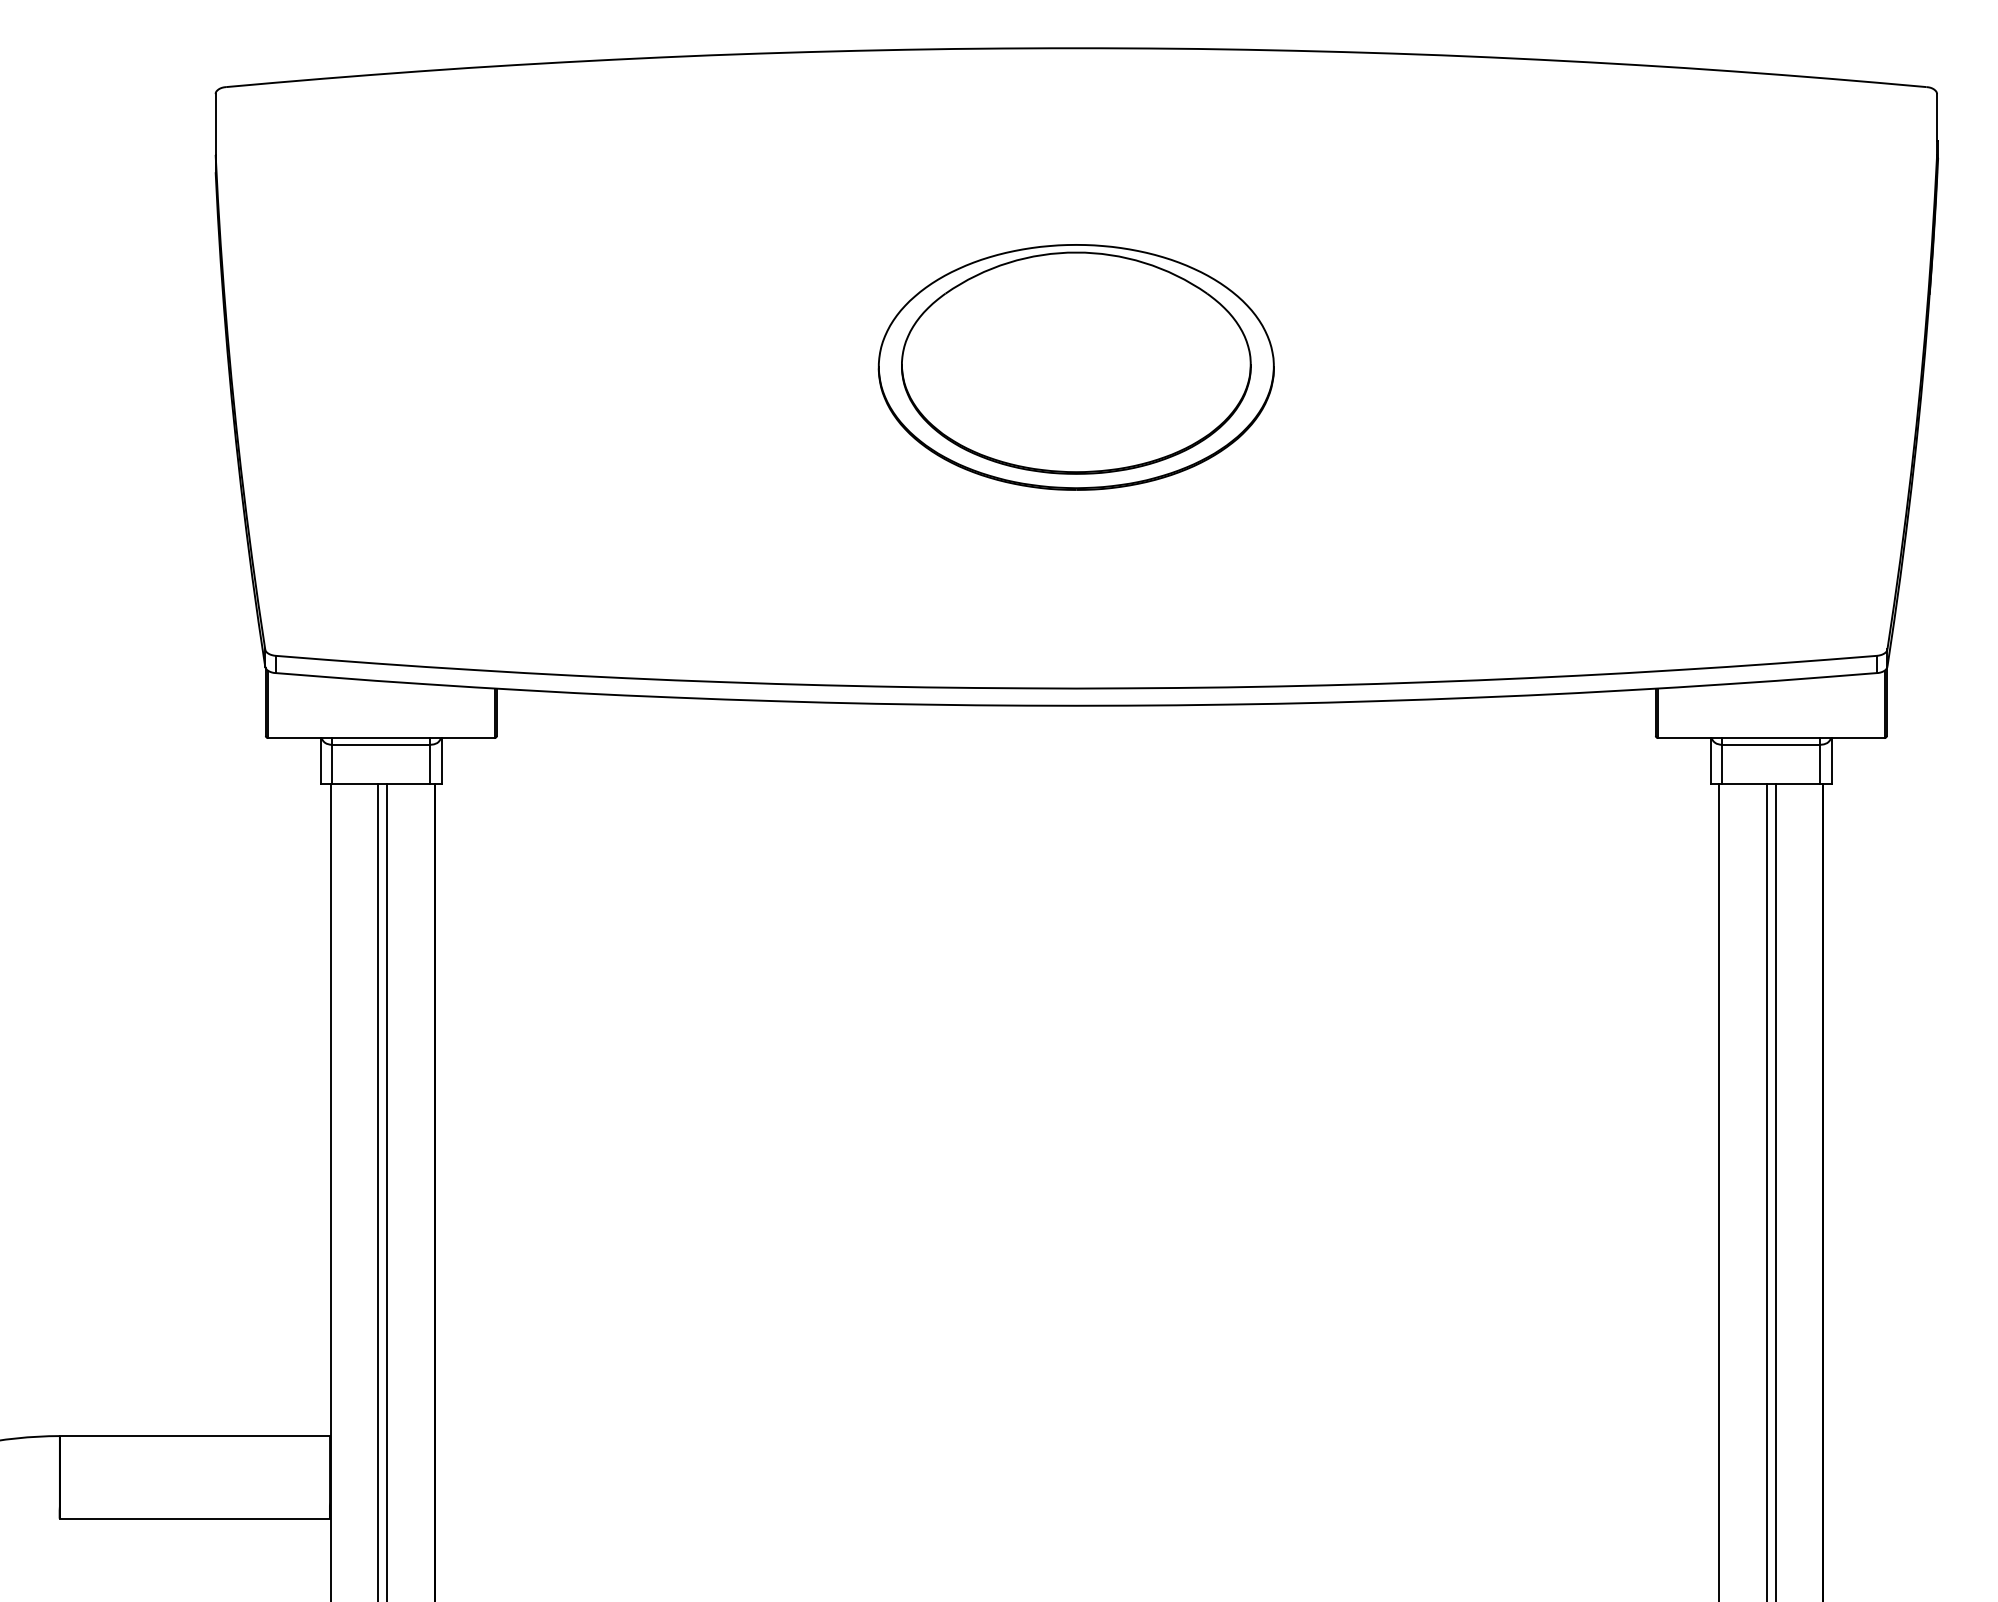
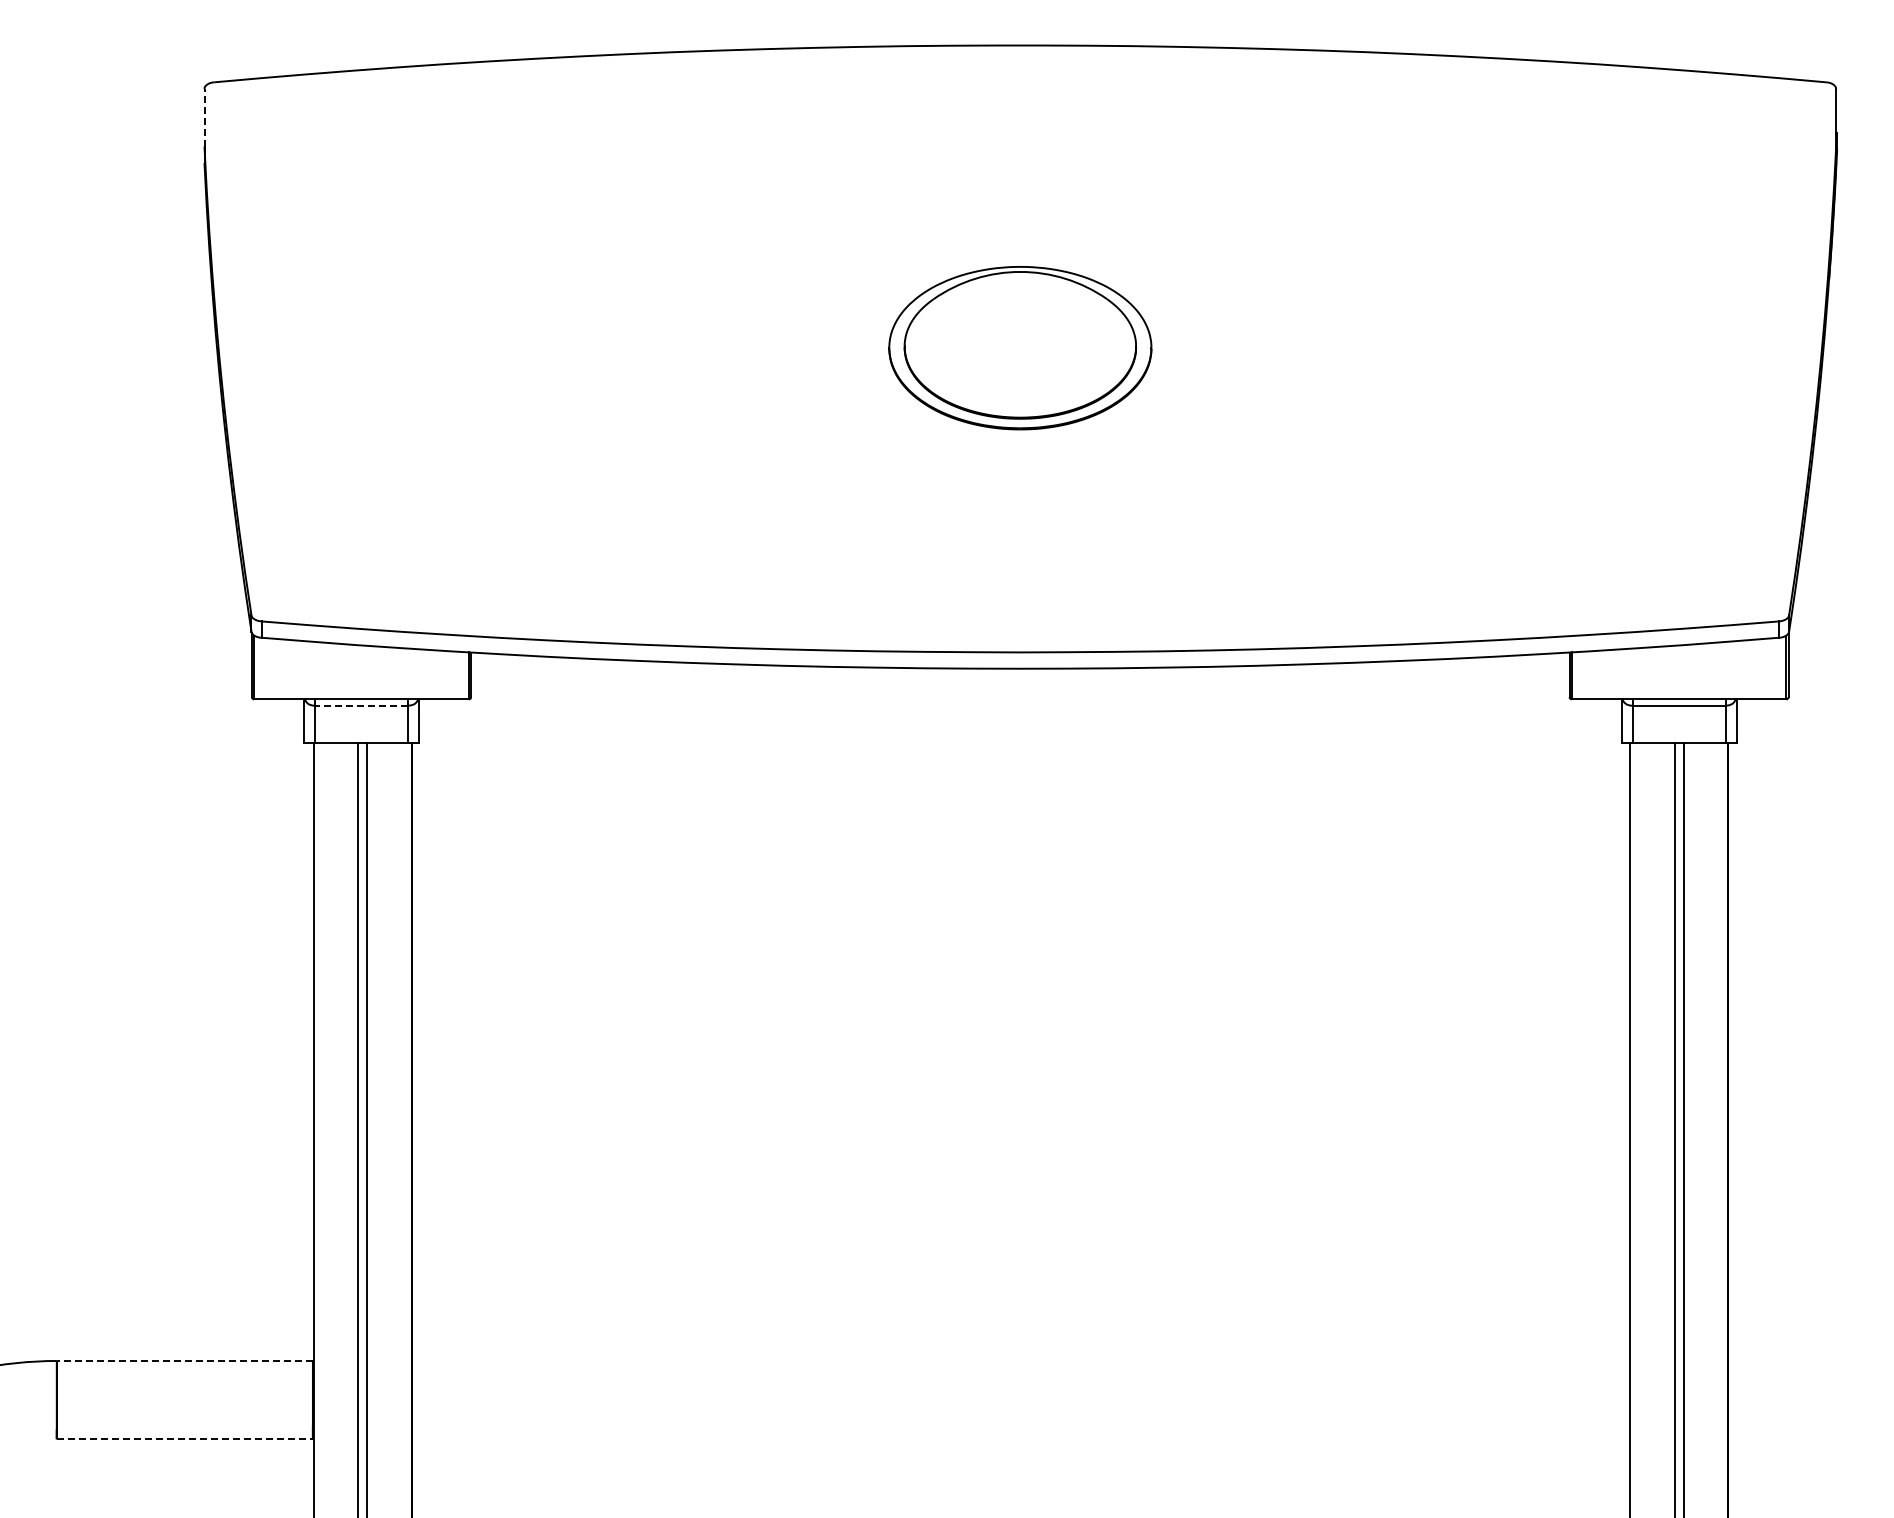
line: (215, 124) -> (204, 117), solid -> dashed
part: (1076, 367) -> (1020, 348), size x0.7
line: (381, 744) -> (361, 705), solid -> dashed
line: (194, 1435) -> (184, 1360), solid -> dashed
line: (195, 1518) -> (185, 1439), solid -> dashed

